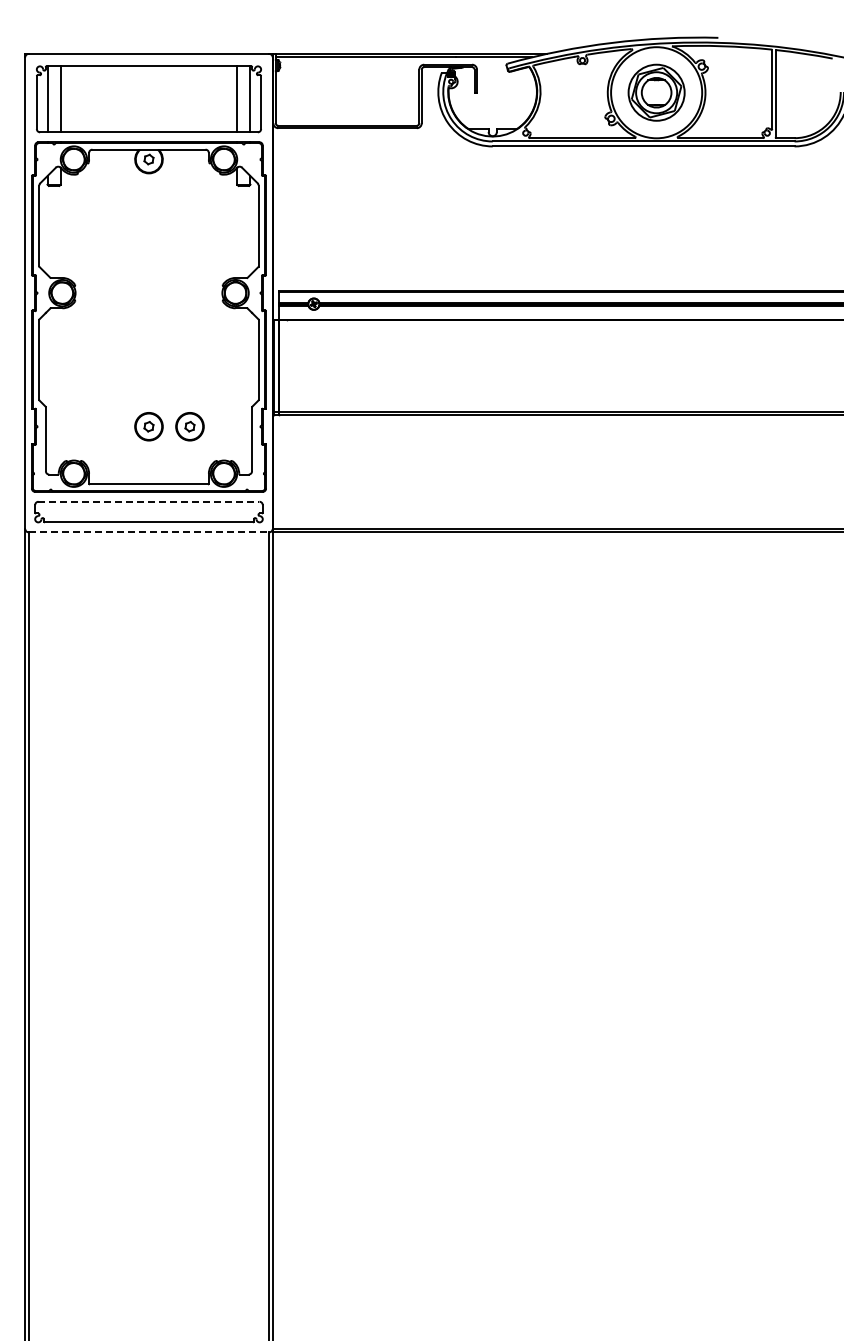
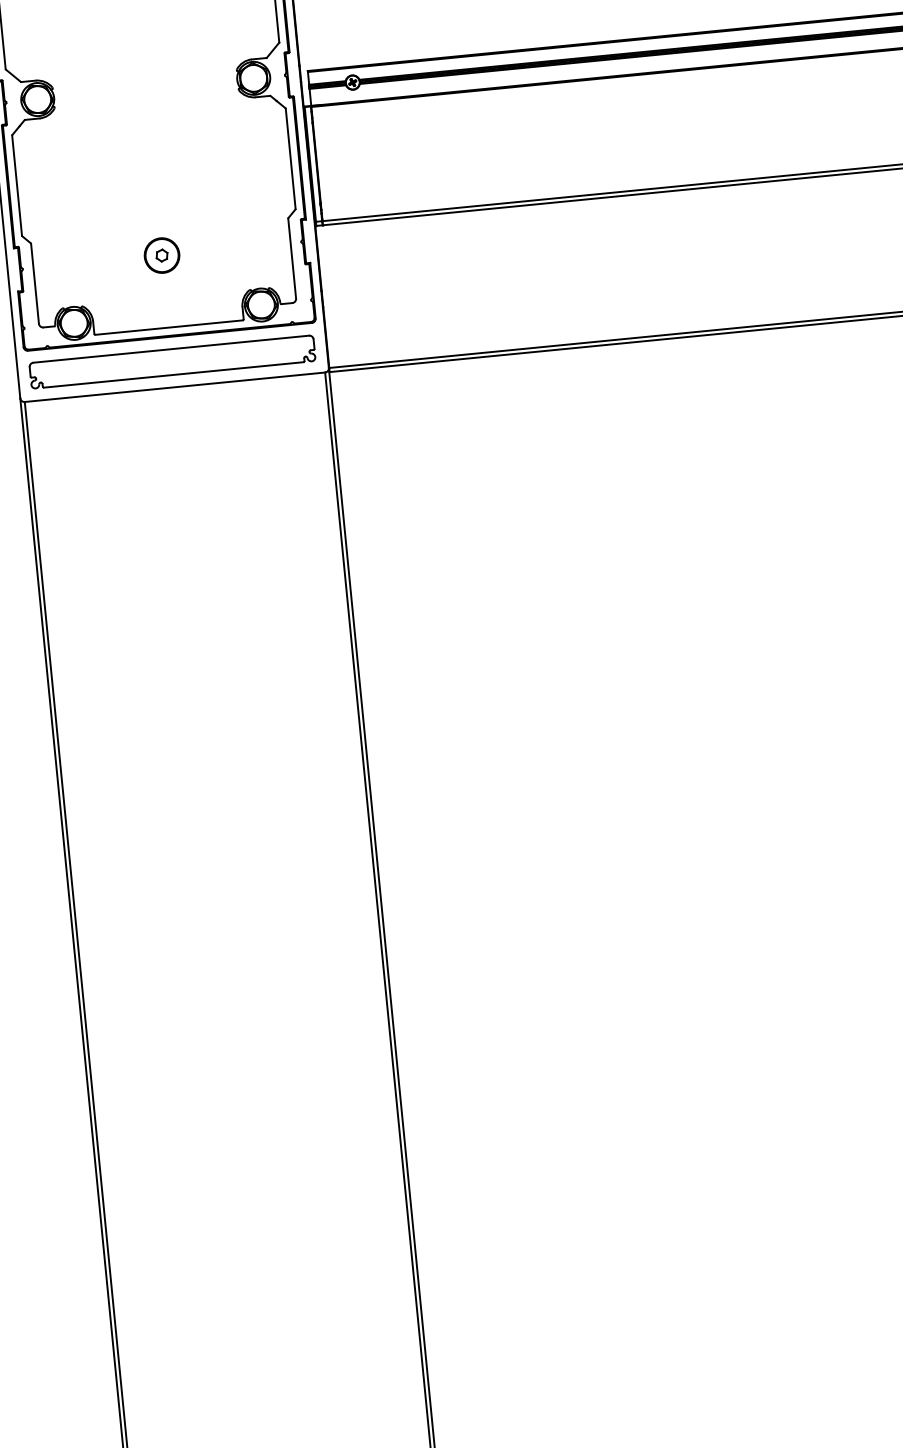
part: (189, 426) -> (212, 250), removed
line: (148, 501) -> (170, 348), dashed -> solid
line: (149, 532) -> (175, 387), dashed -> solid

